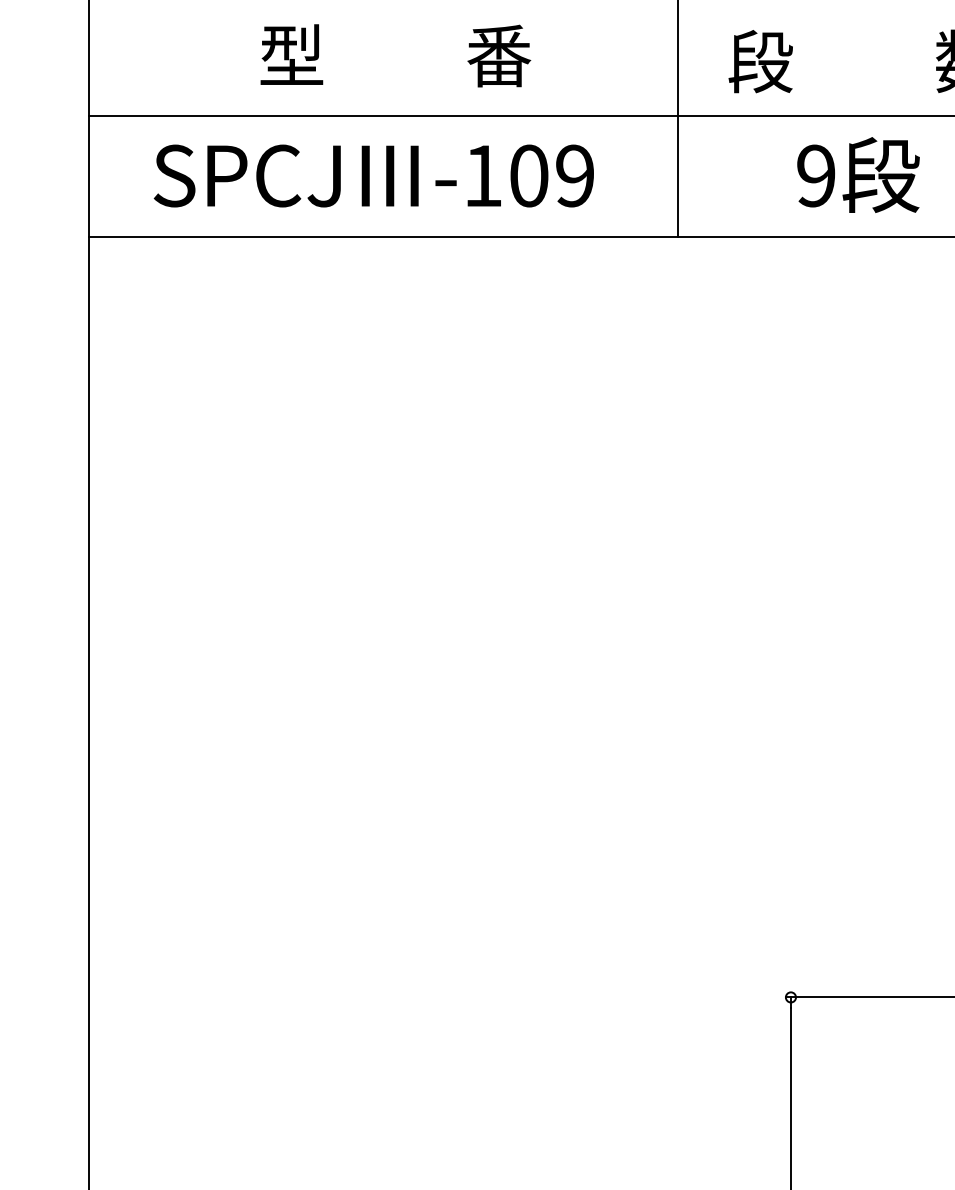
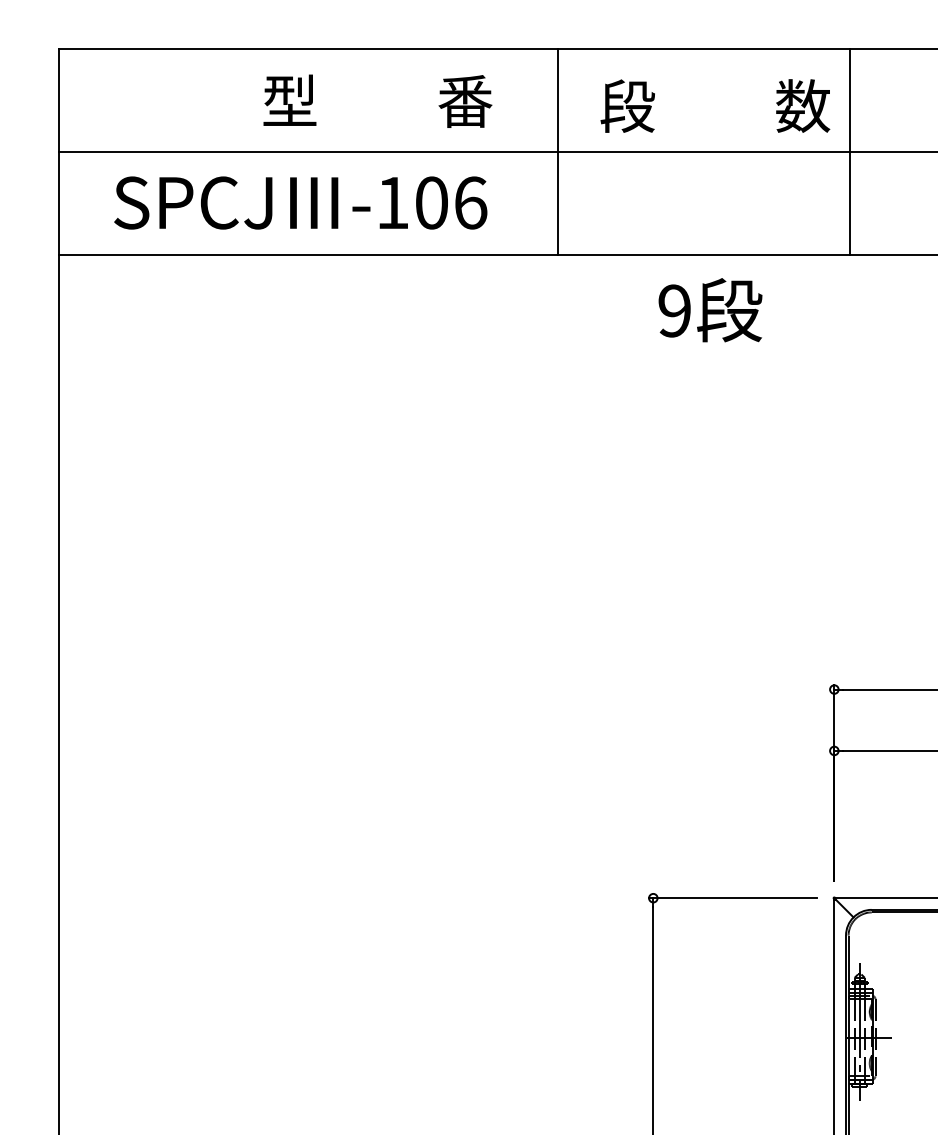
text: (395, 54) -> (377, 100), moved
text: (574, 175) -> (470, 202), -109 -> -106
text: (858, 175) -> (710, 310), moved

